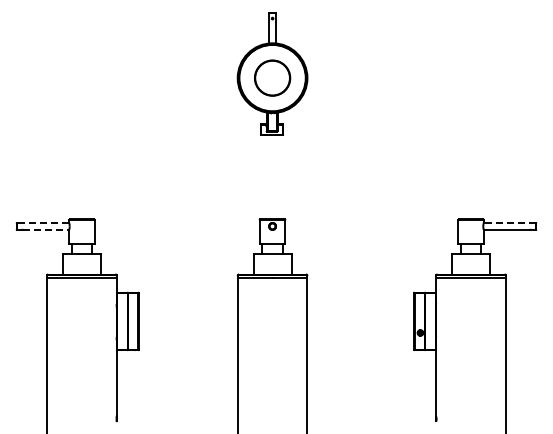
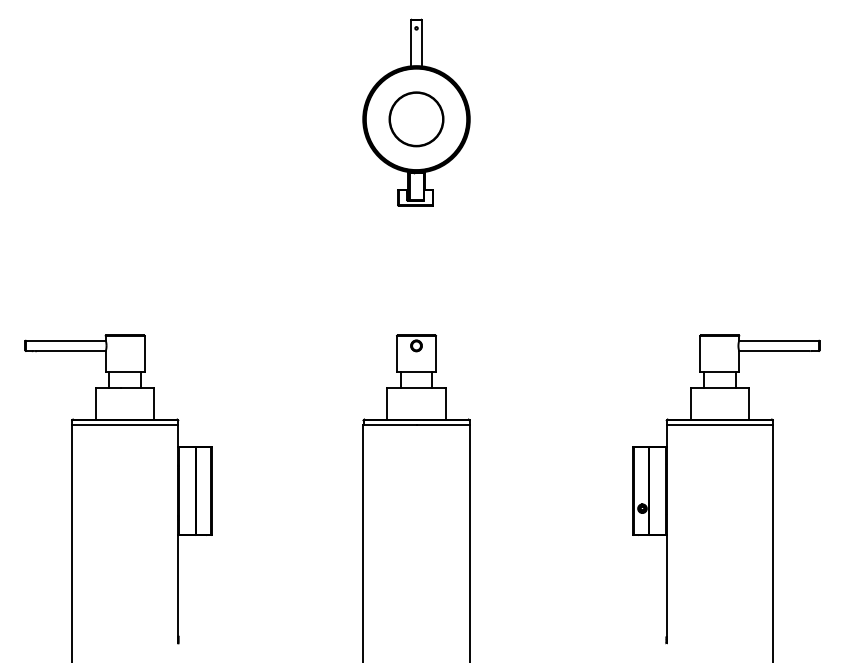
line: (42, 222) -> (64, 339), dashed -> solid
line: (509, 222) -> (778, 339), dashed -> solid
line: (46, 229) -> (71, 350), dashed -> solid

